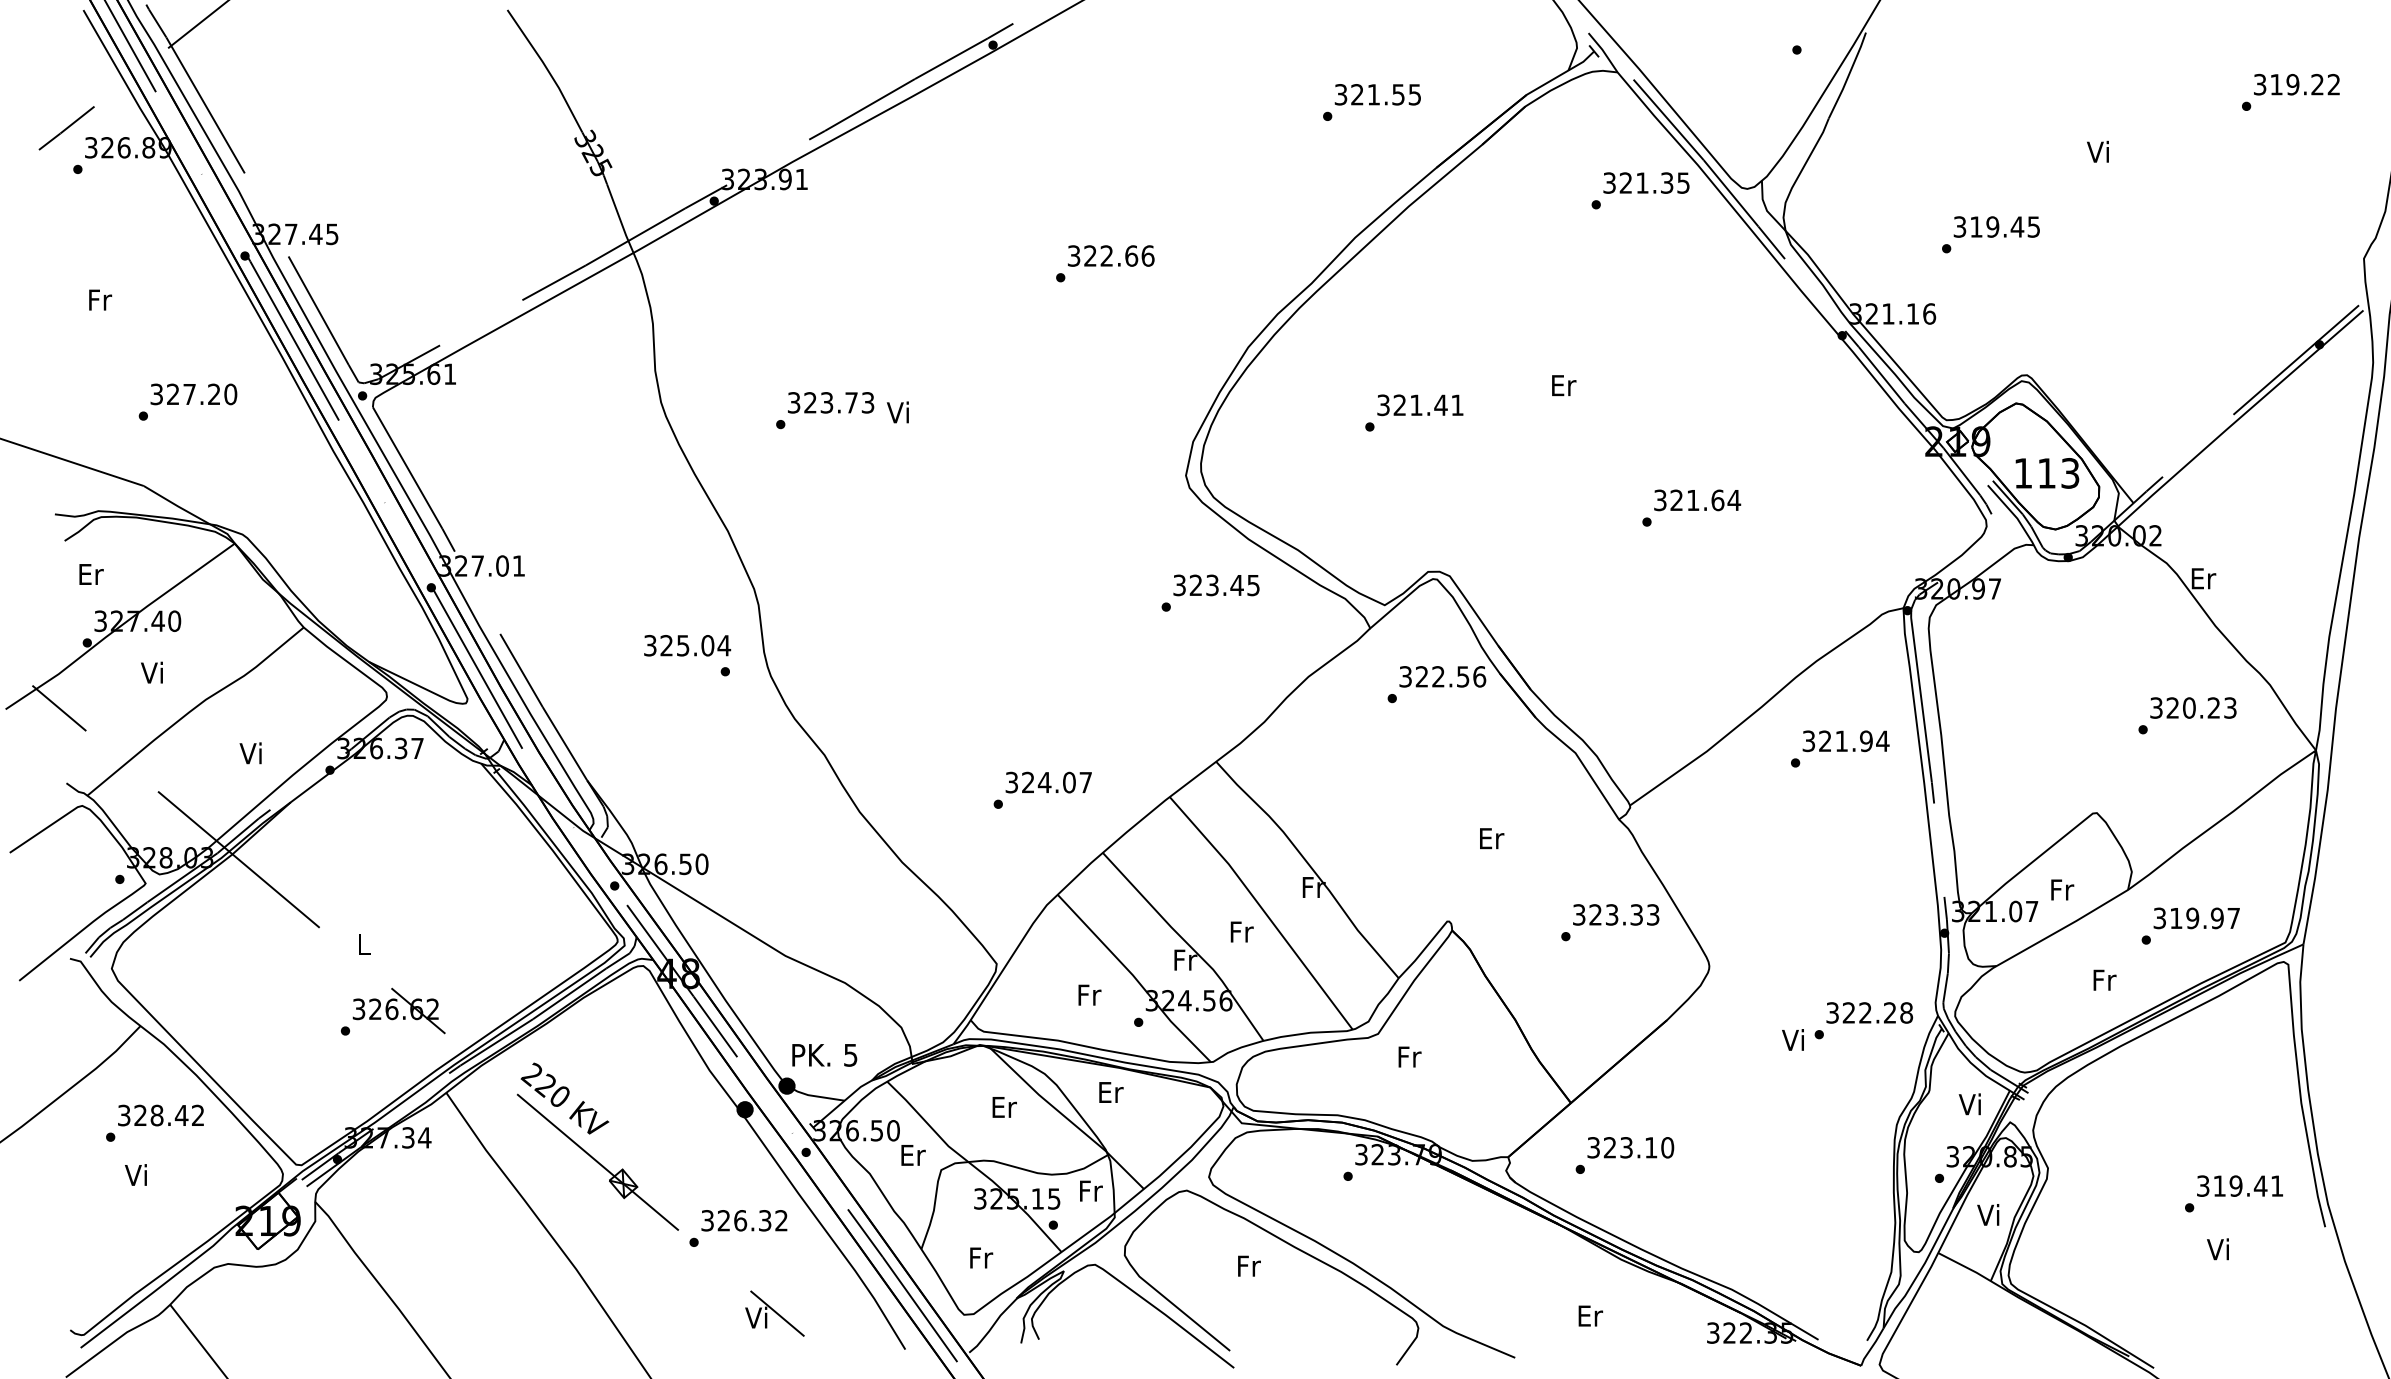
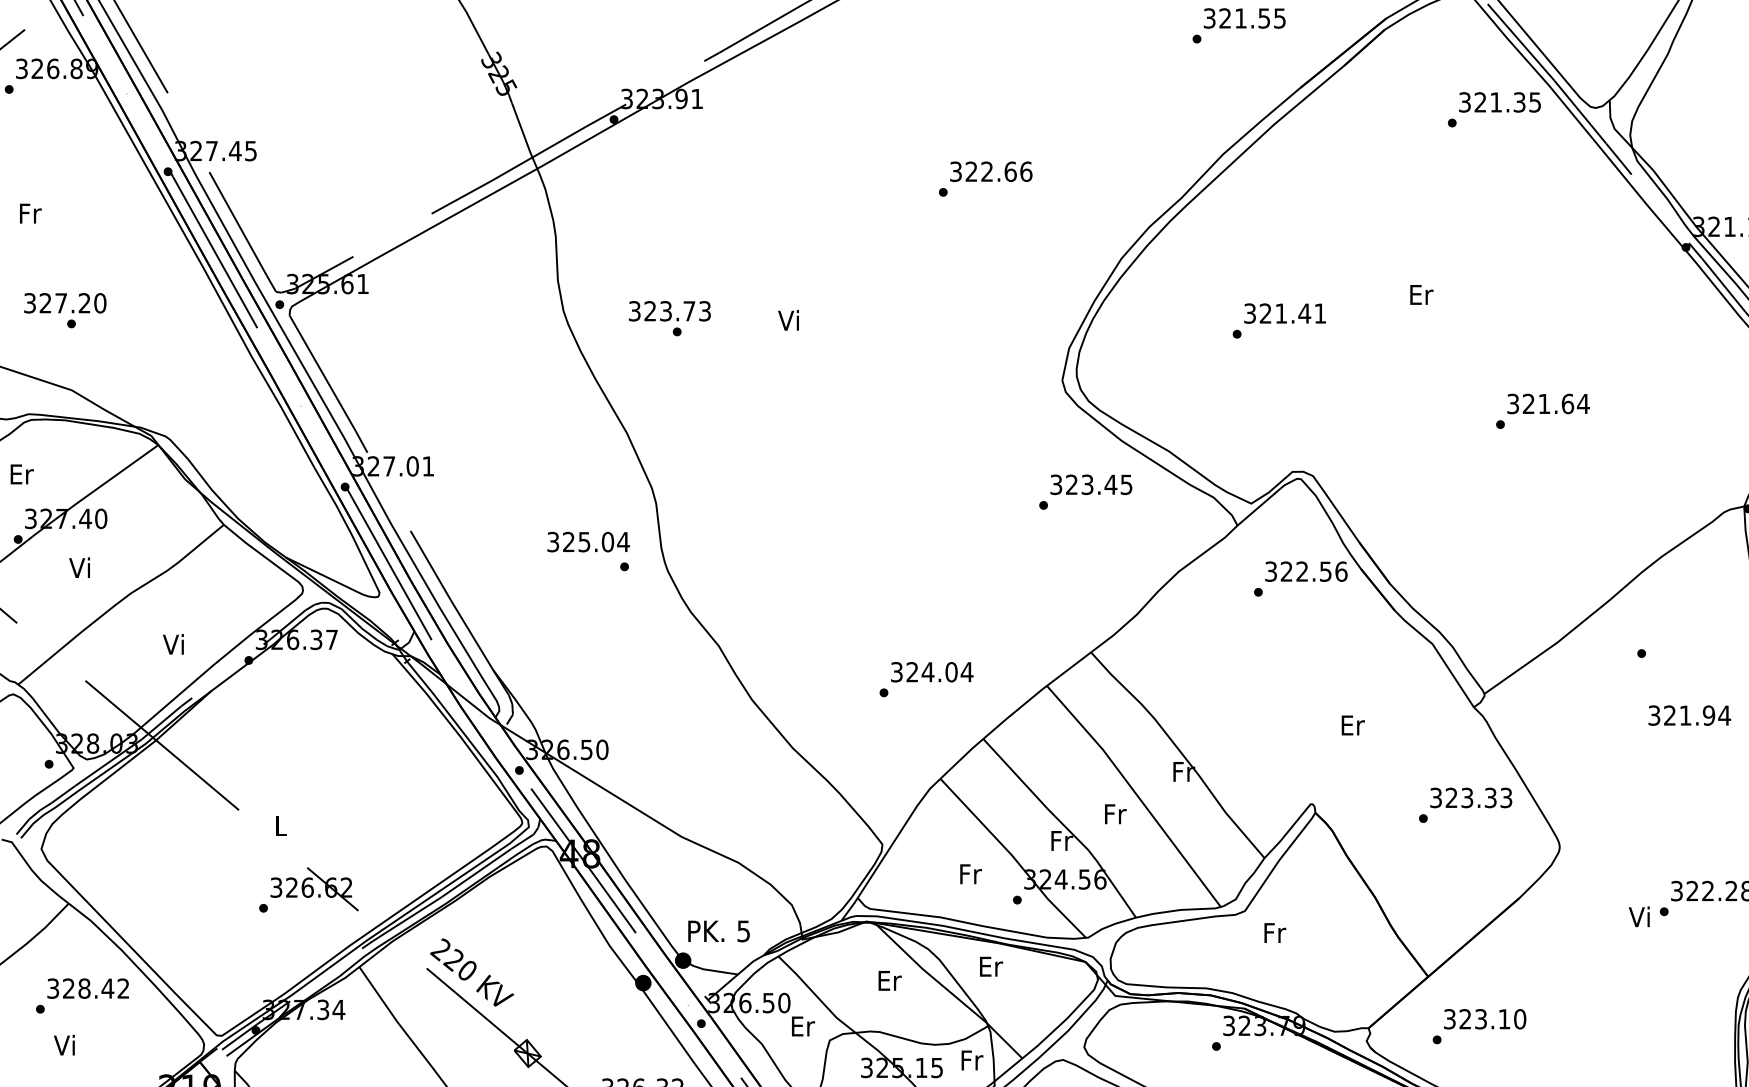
text: (193, 394) -> (64, 303), moved
text: (831, 402) -> (670, 310), moved
text: (1845, 741) -> (1689, 715), moved
text: (1085, 782) -> (966, 672), 324.07 -> 324.04

